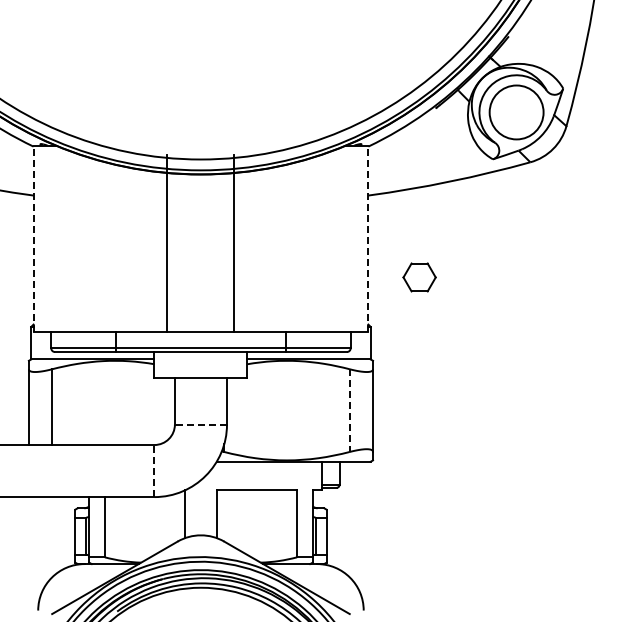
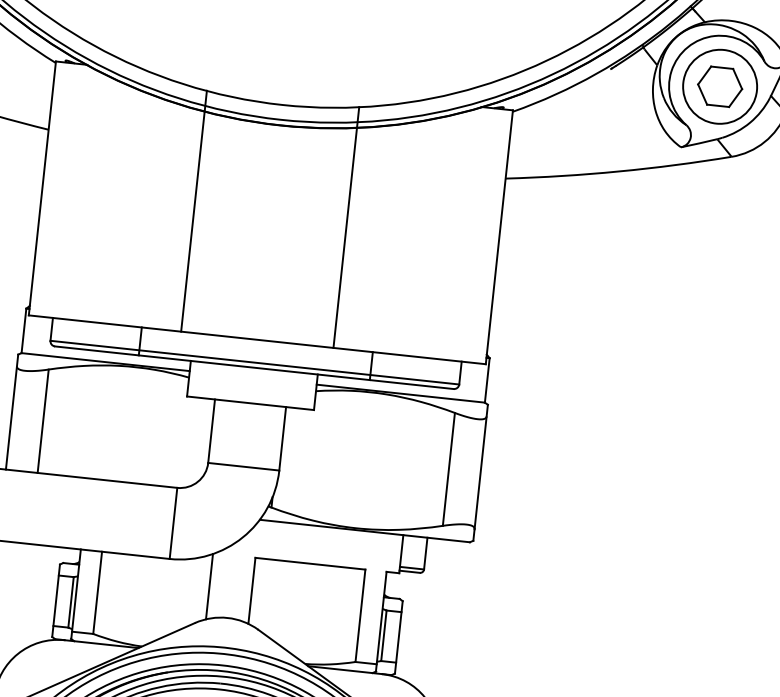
line: (33, 238) -> (42, 188), dashed -> solid
line: (368, 238) -> (499, 237), dashed -> solid
line: (167, 243) -> (194, 211), moved
line: (233, 243) -> (345, 227), moved
part: (419, 277) -> (719, 86), moved
line: (349, 411) -> (448, 470), dashed -> solid
line: (200, 424) -> (243, 466), dashed -> solid
line: (154, 470) -> (173, 522), dashed -> solid

